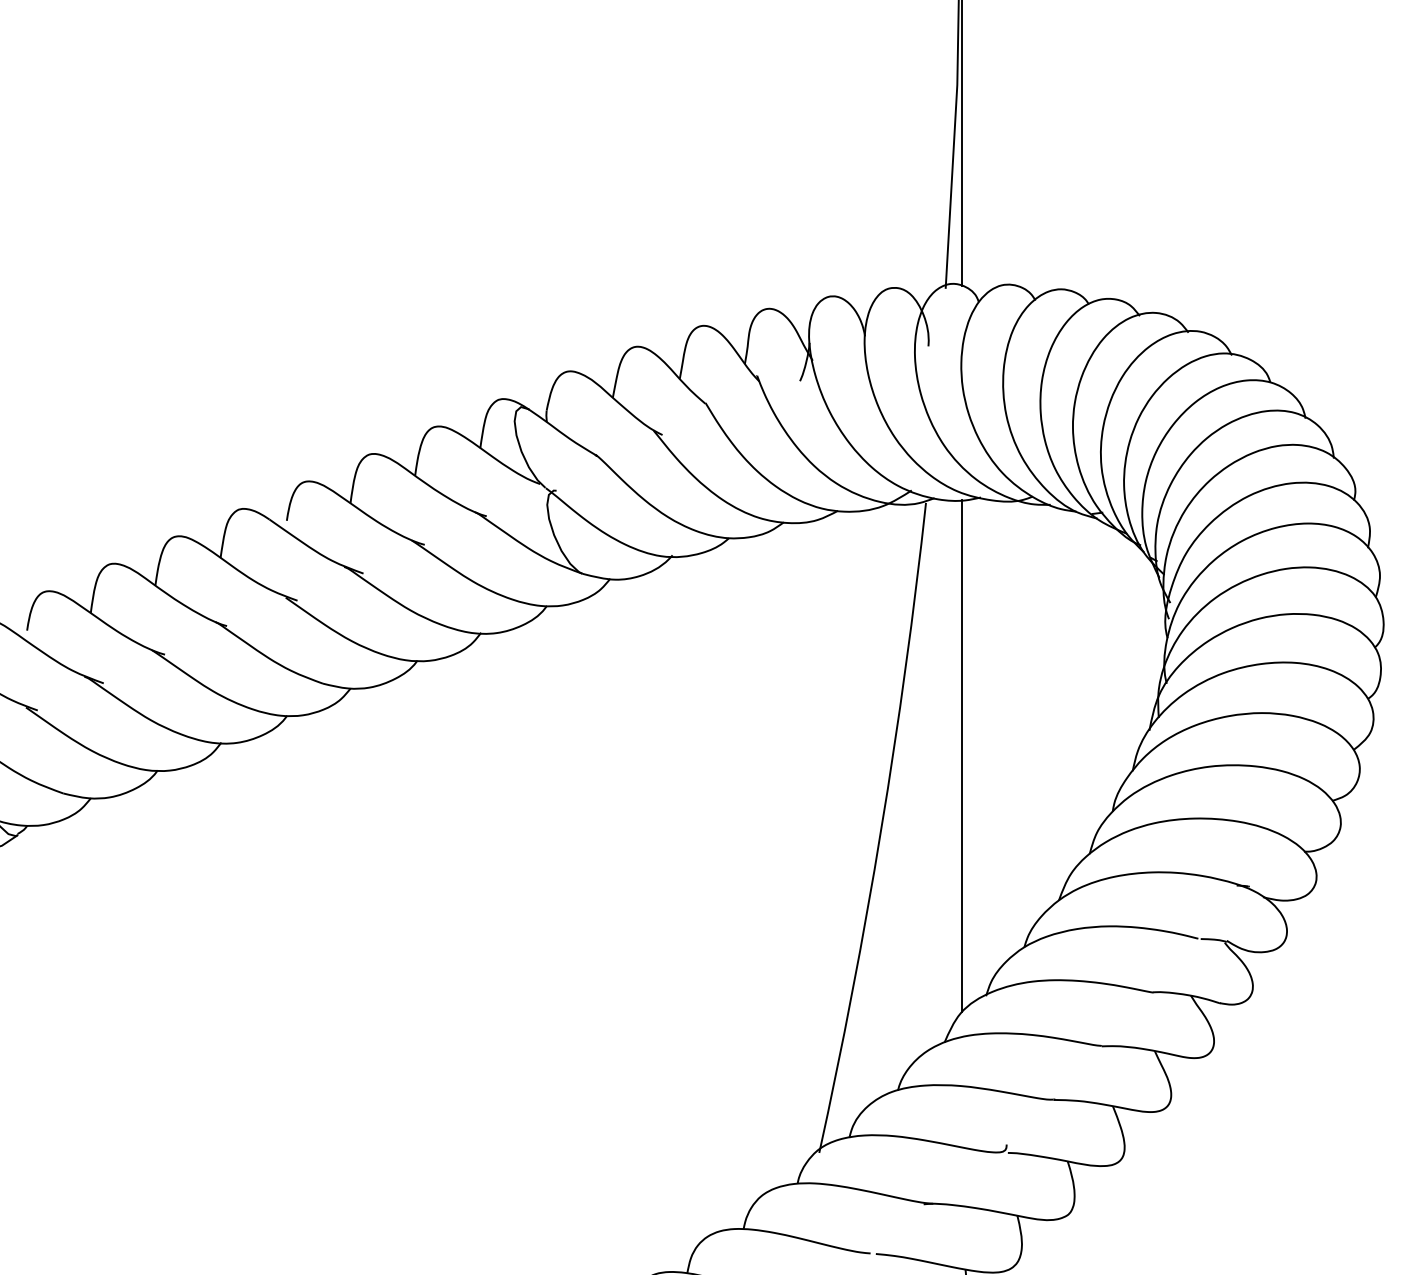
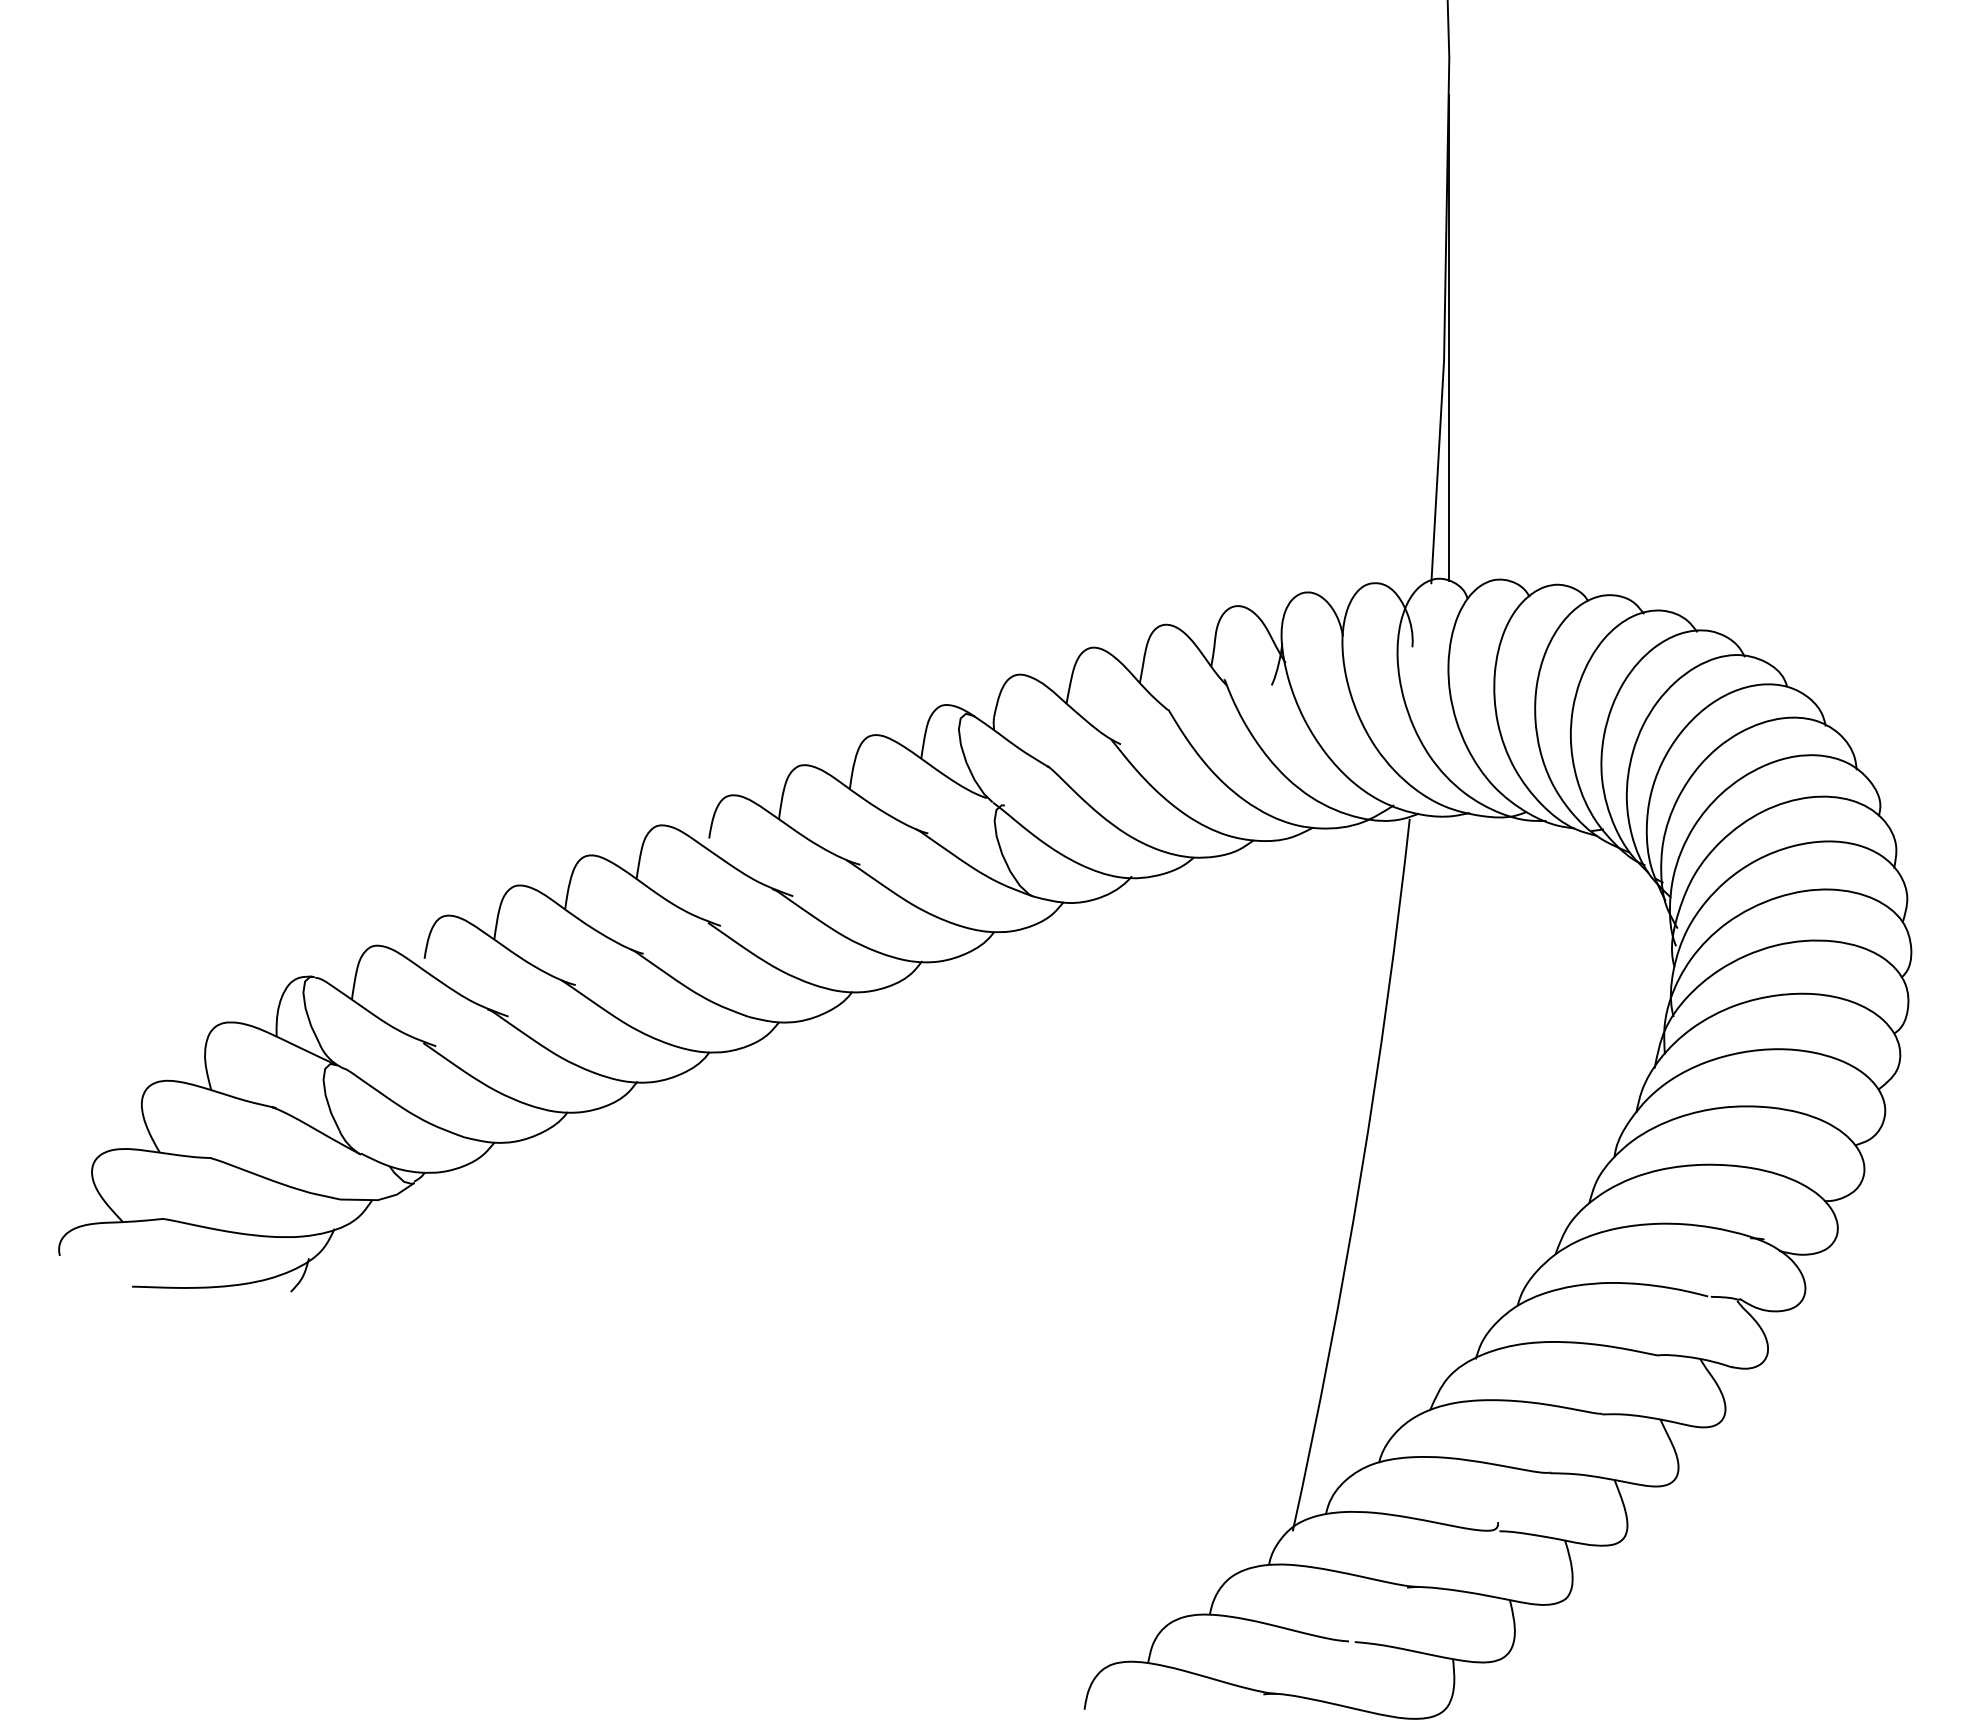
line: (962, 756) -> (1449, 1096), removed

